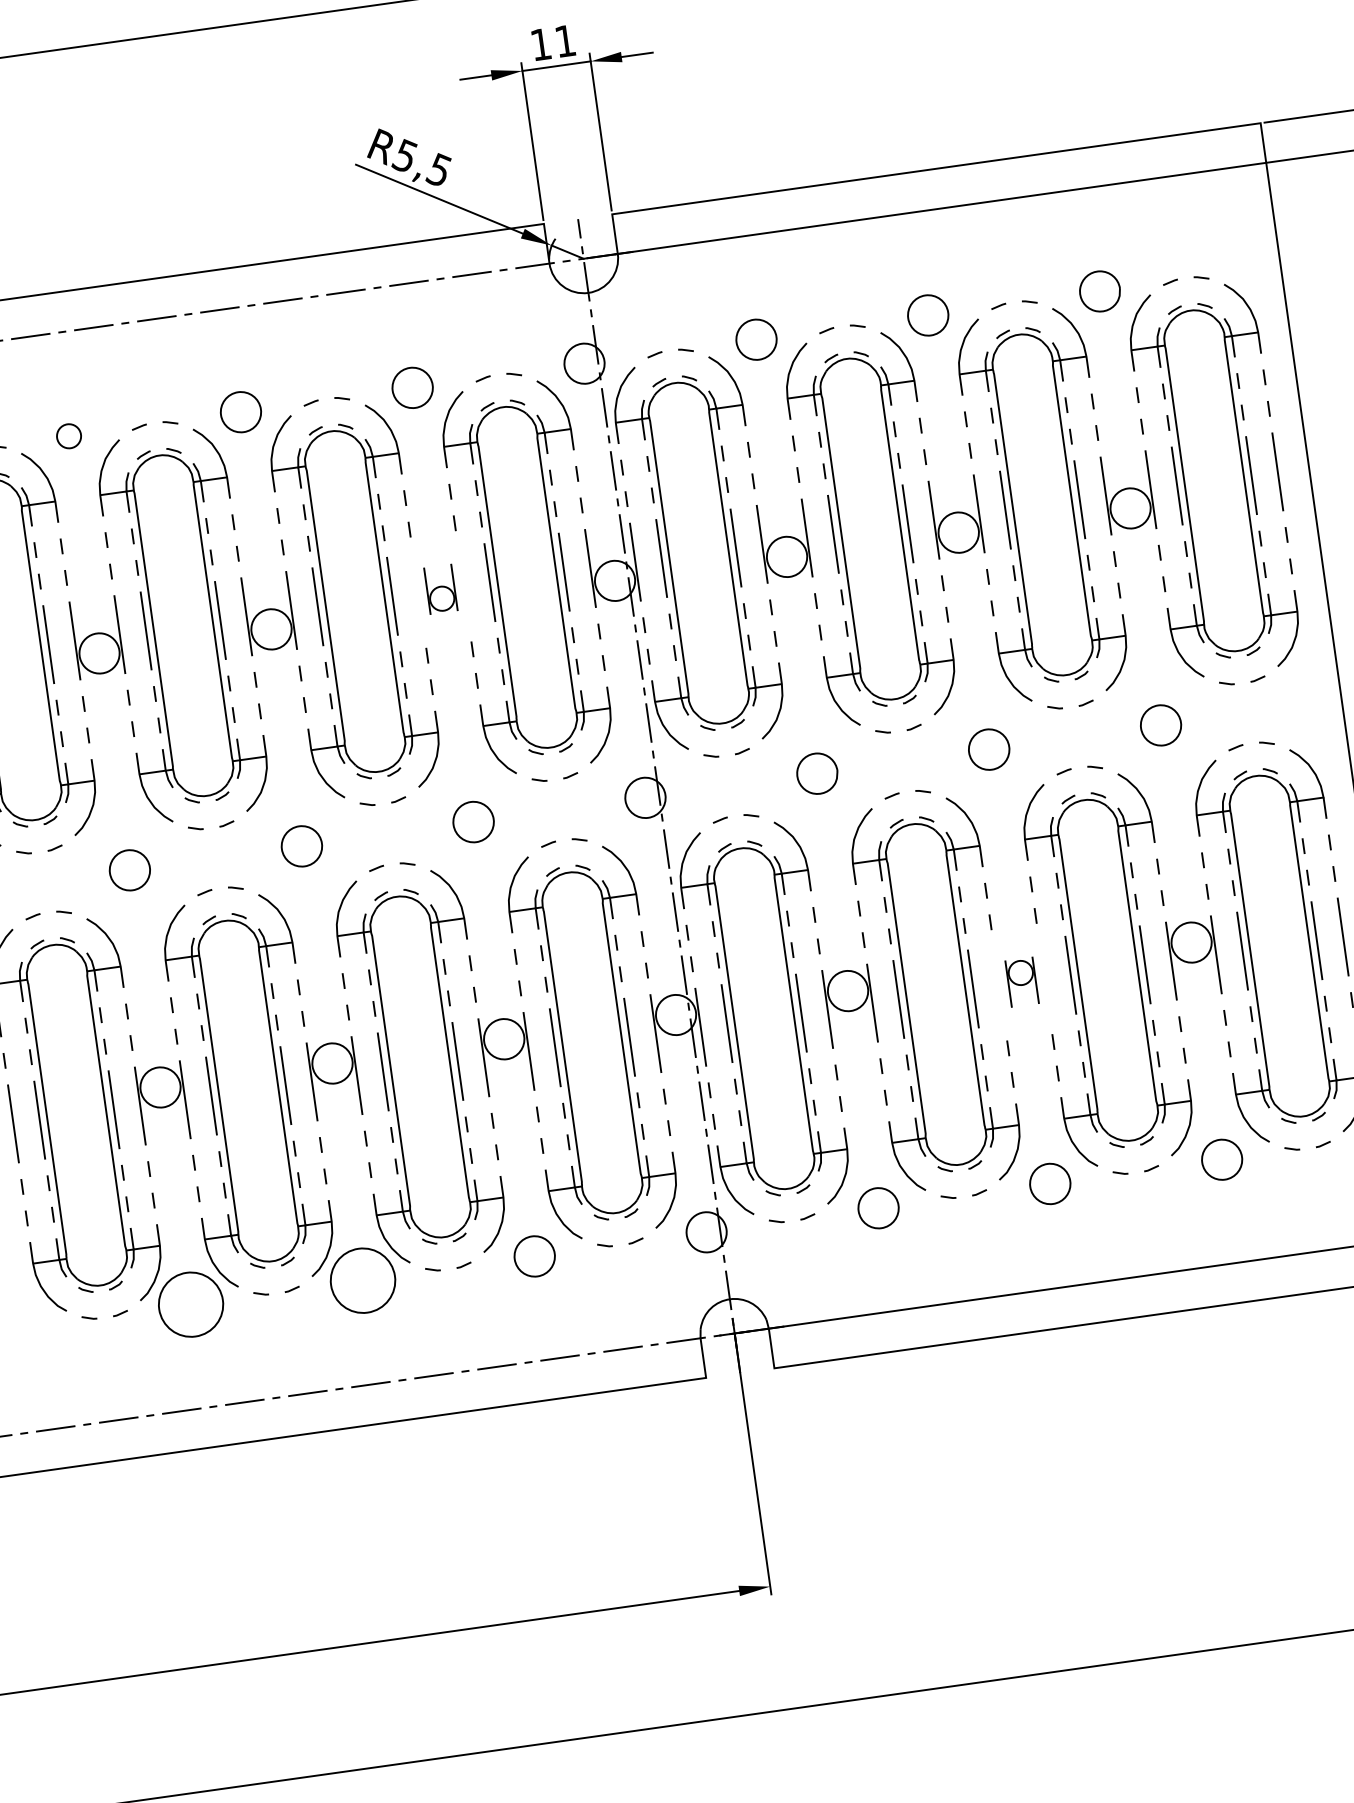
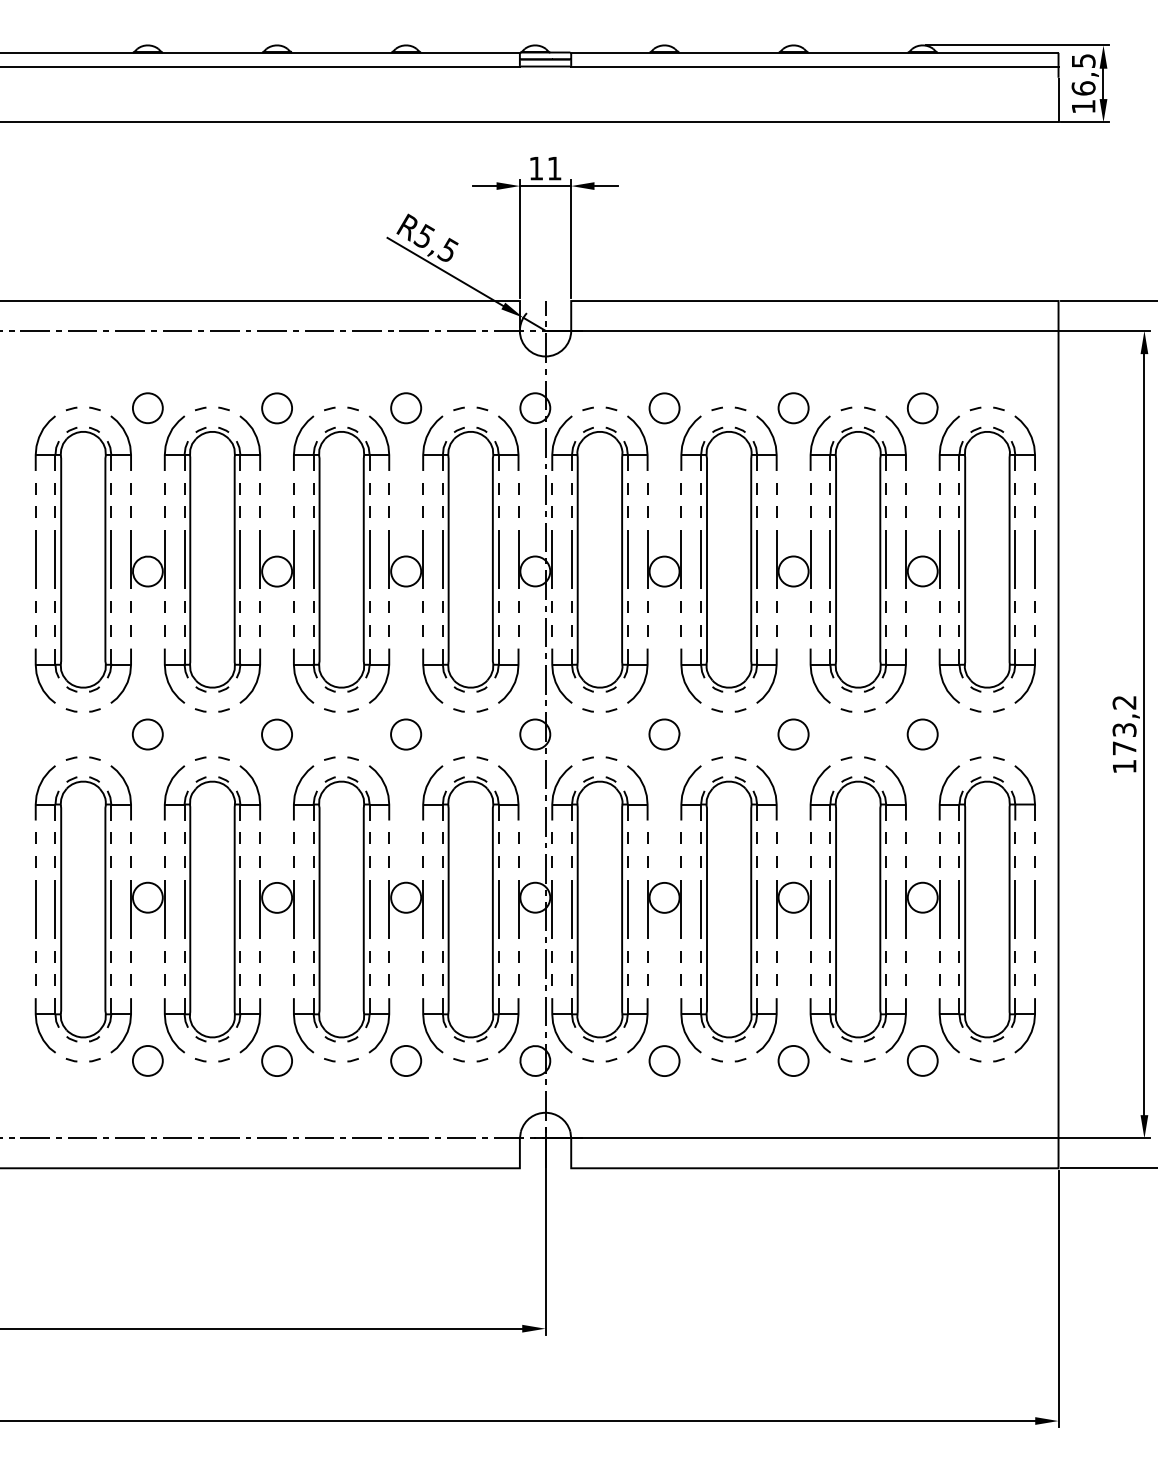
circle: (68, 436) -> (147, 408), size x1.67
part: (440, 589) -> (405, 559), size x1.67
part: (1021, 982) -> (793, 909), size x1.67
circle: (363, 1281) -> (277, 1061), size x0.62
circle: (190, 1304) -> (147, 1060), size x0.62

